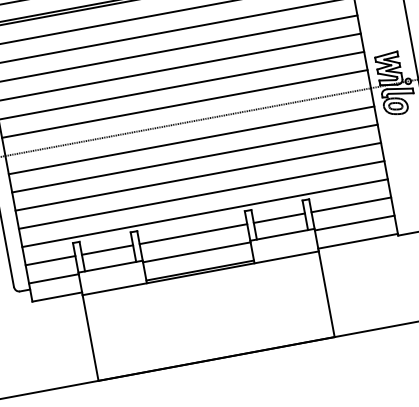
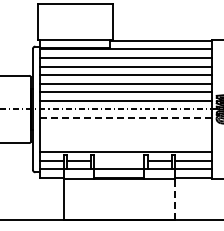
line: (192, 141) -> (126, 118), solid -> dashed
line: (195, 158) -> (126, 126), removed
line: (199, 177) -> (126, 135), removed
line: (202, 194) -> (126, 143), removed
line: (192, 233) -> (118, 160), removed
line: (325, 292) -> (174, 198), solid -> dashed

